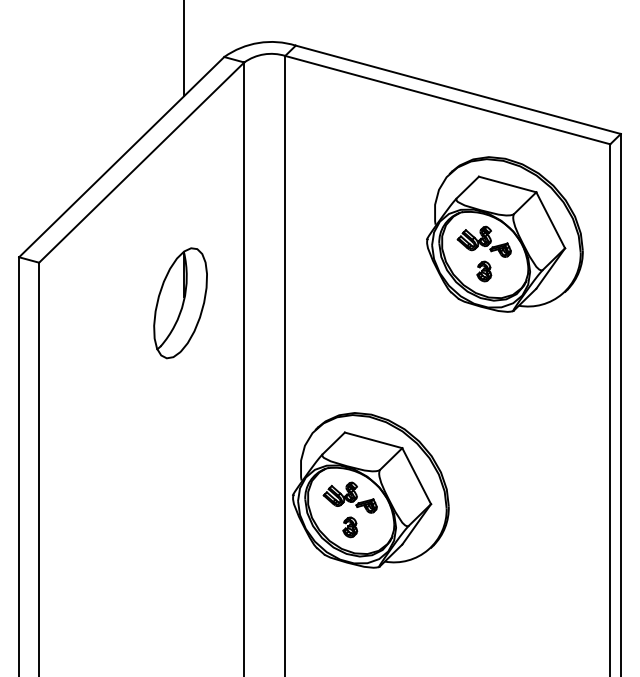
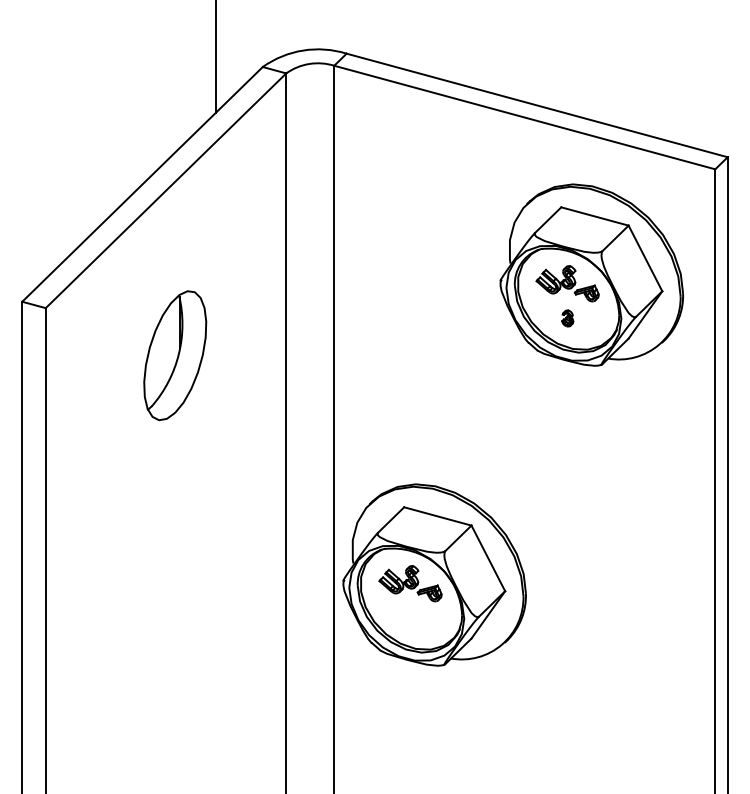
part: (484, 271) -> (567, 318), size x0.7
part: (180, 303) -> (175, 355), moved
part: (350, 527) -> (410, 618), removed

